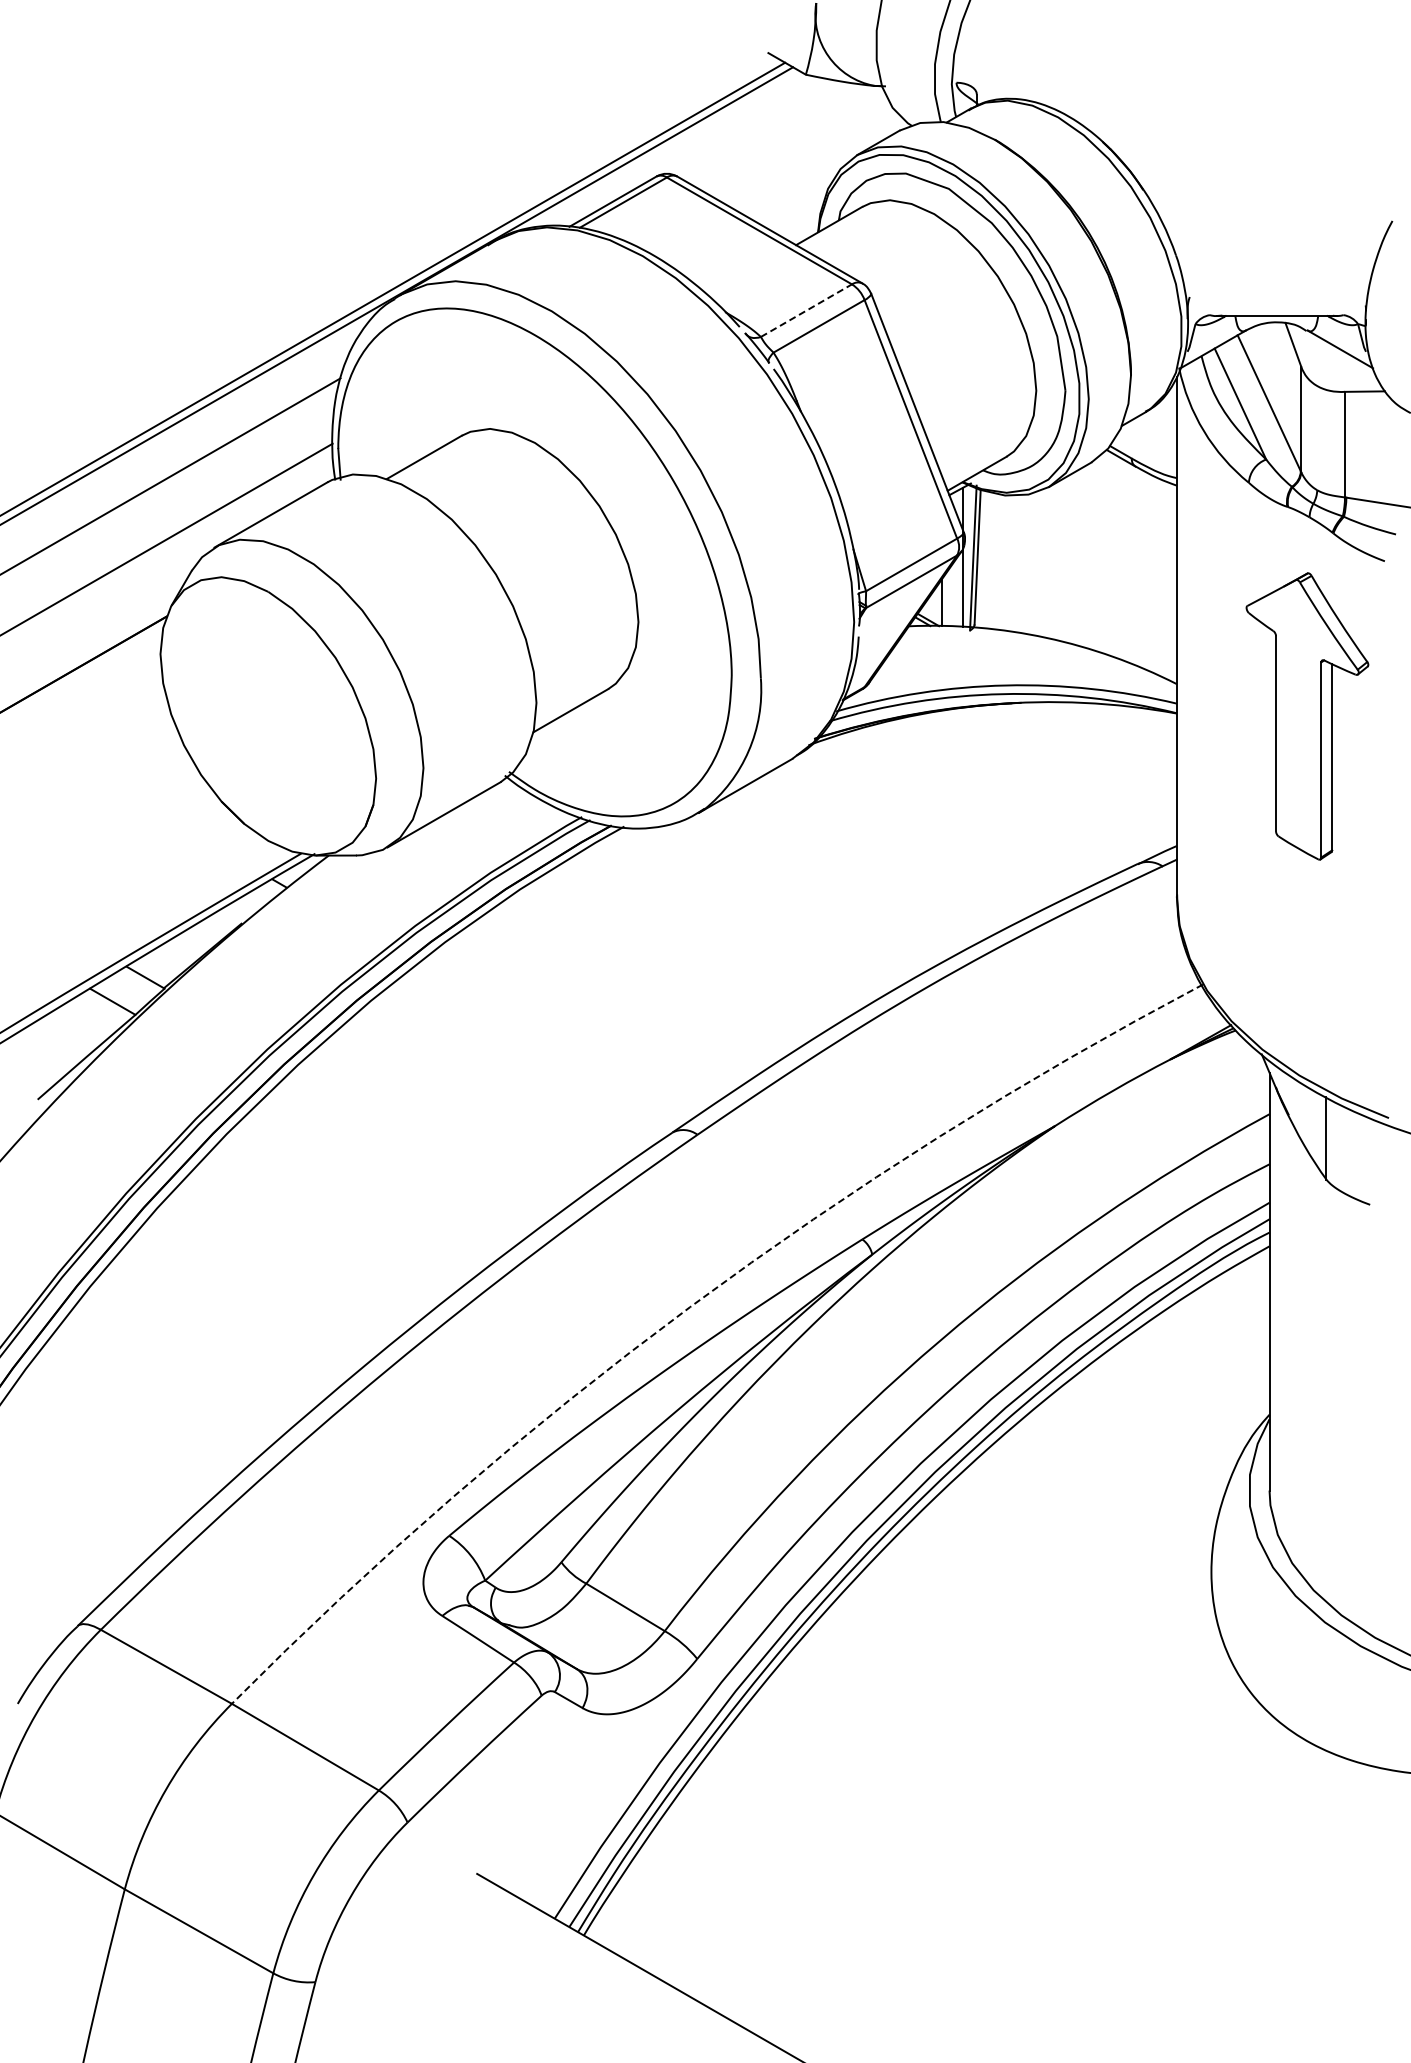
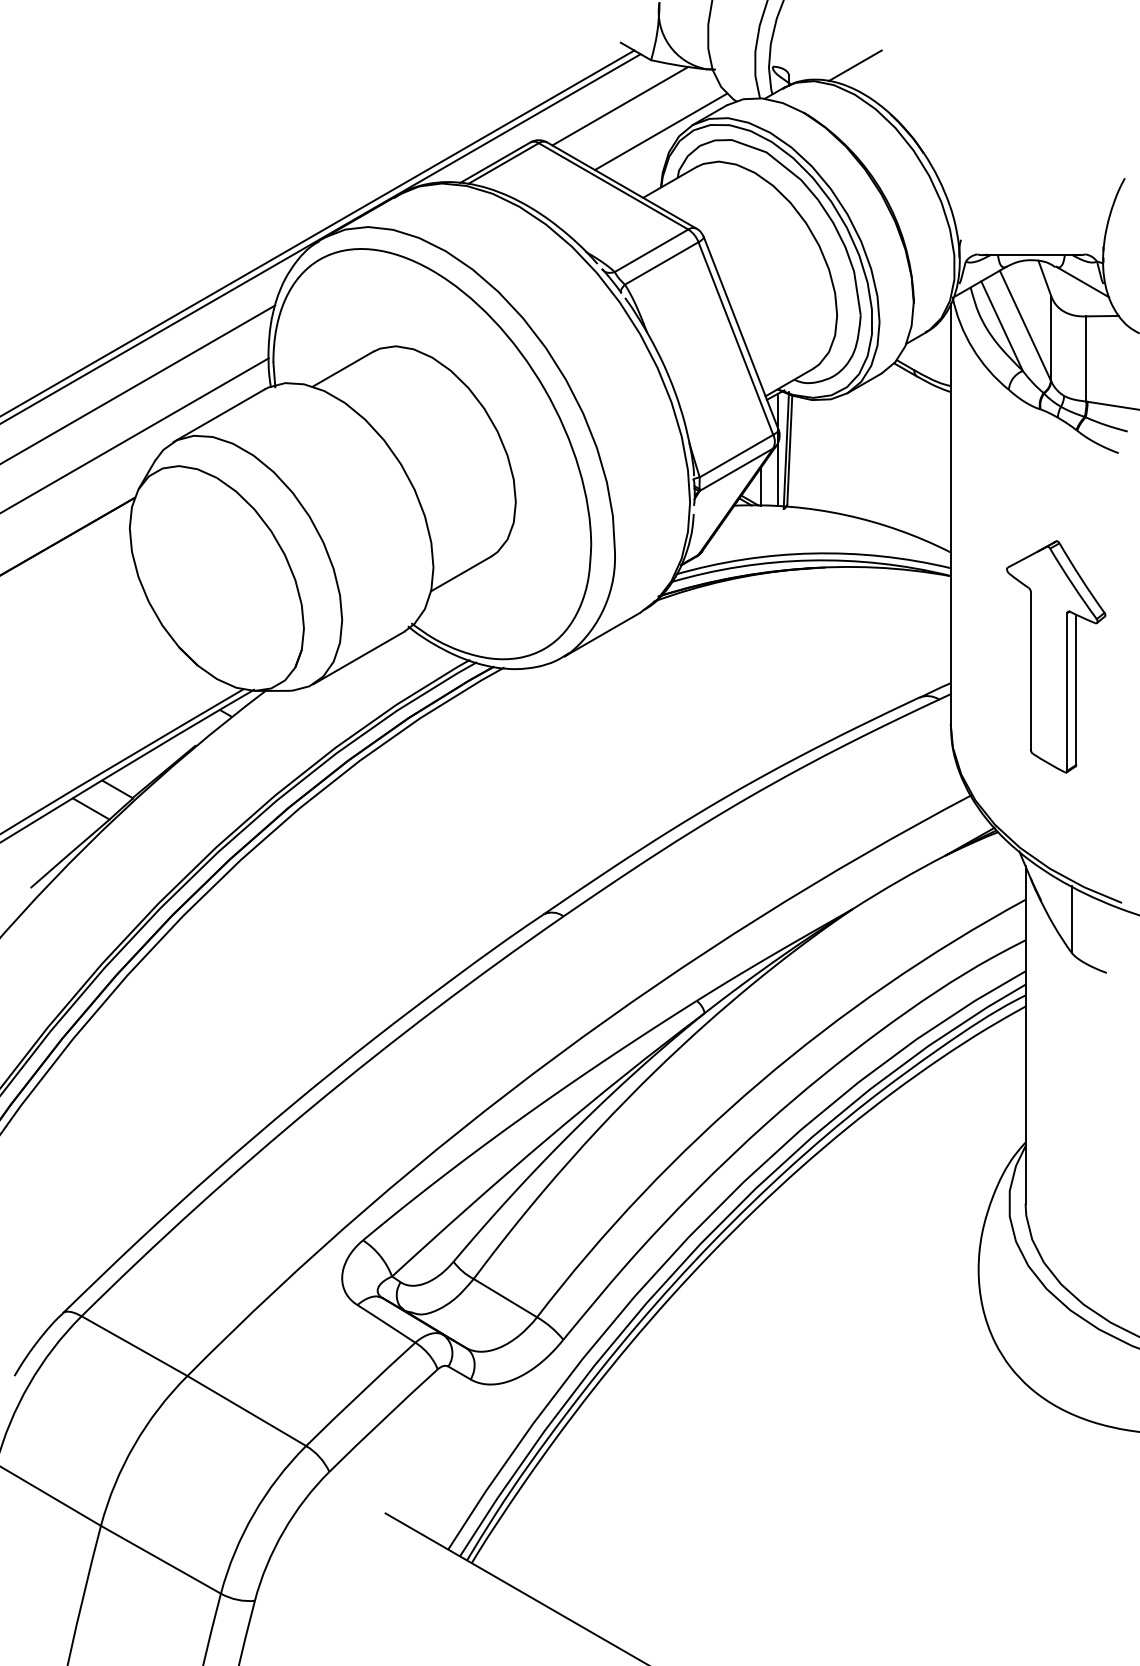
line: (1058, 81) -> (855, 65), added
line: (767, 131) -> (620, 106), added
line: (817, 163) -> (660, 131), added
line: (806, 310) -> (651, 250), dashed -> solid
part: (1307, 716) -> (1056, 656), moved
arc: (690, 1307) -> (557, 1055), dashed -> solid

